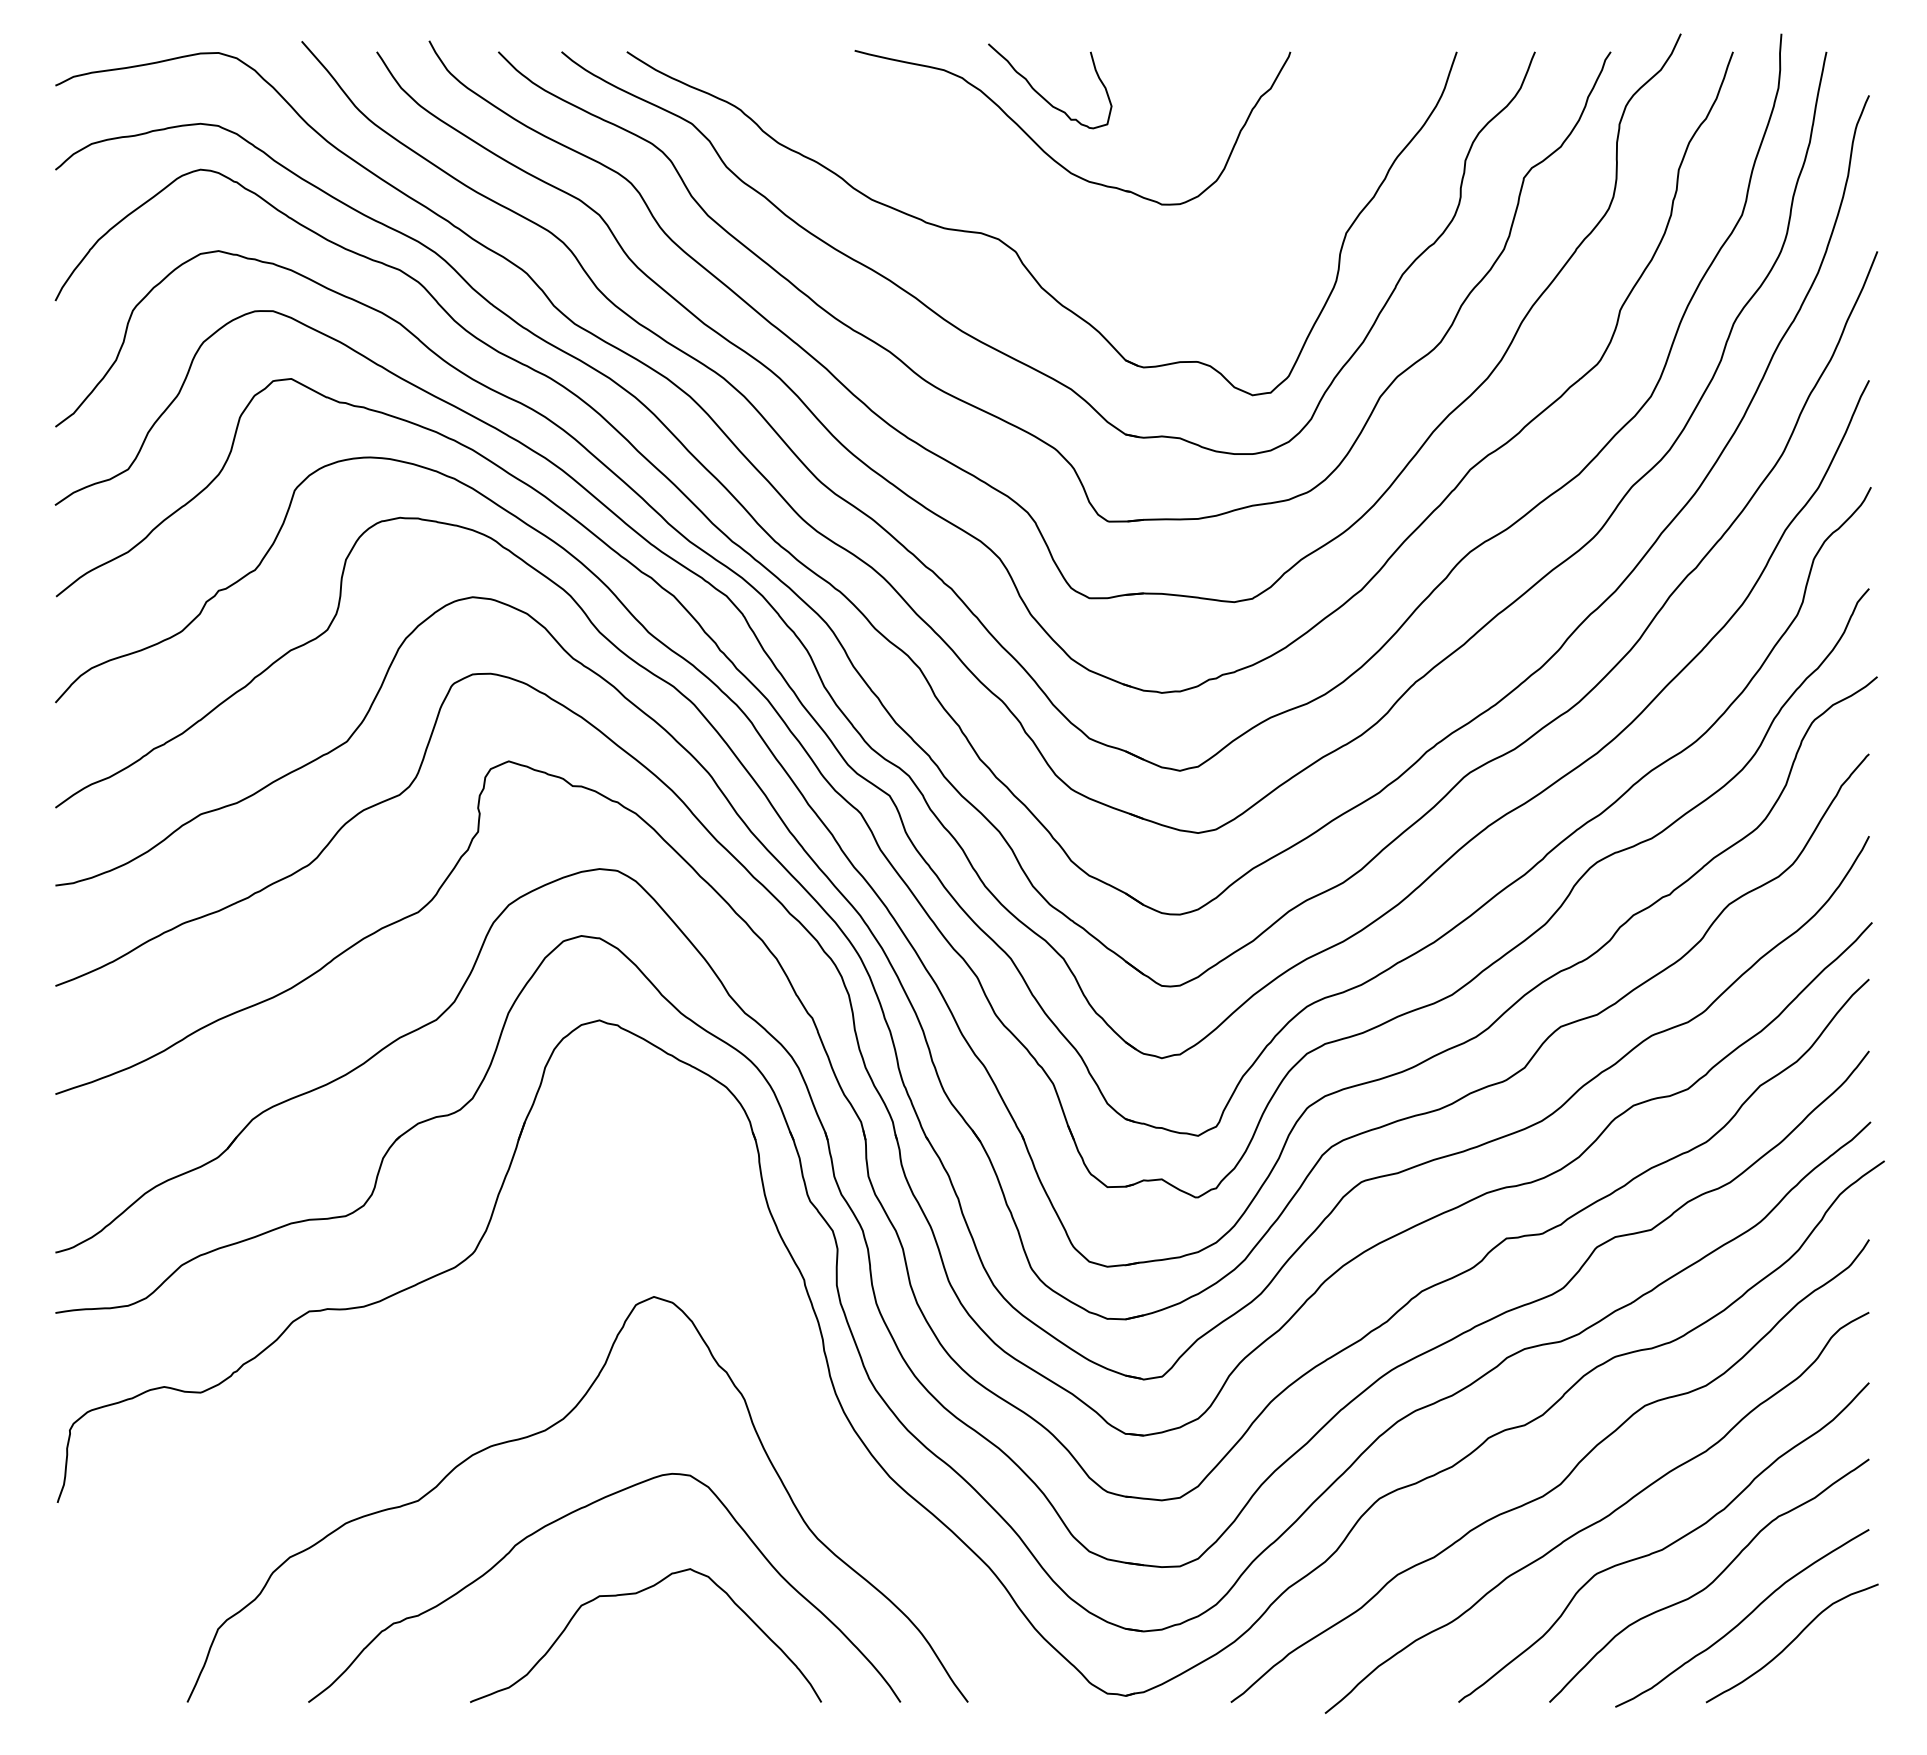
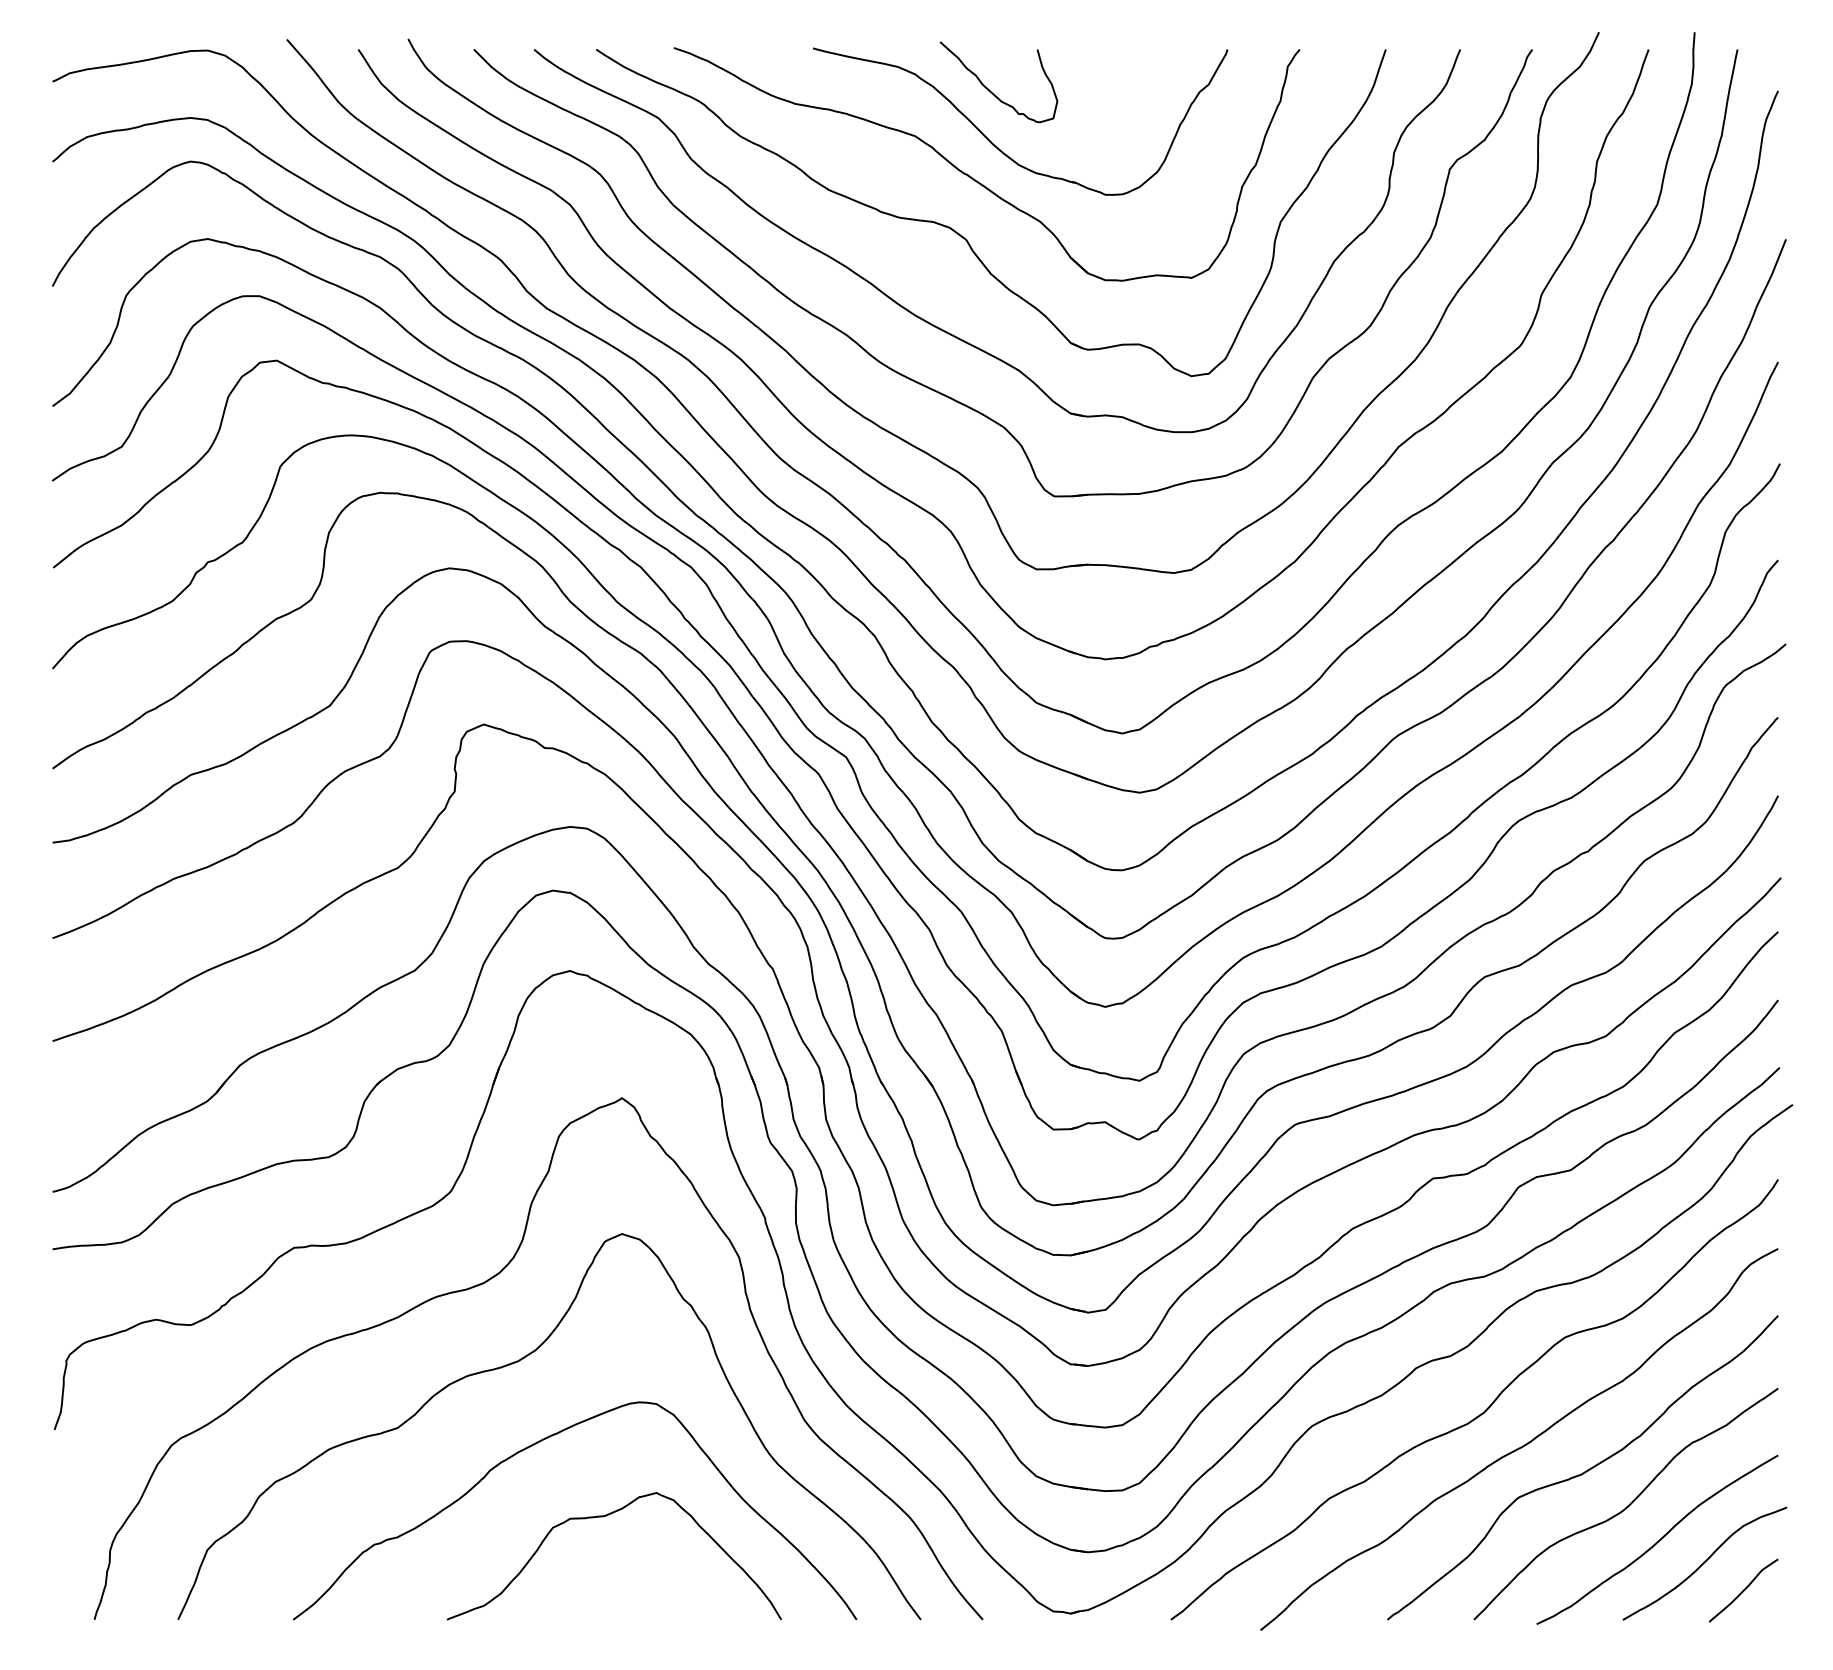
part: (1027, 189) -> (977, 180), added
curve: (513, 1346) -> (488, 1281), added
curve: (1832, 1671) -> (1743, 1590), added

